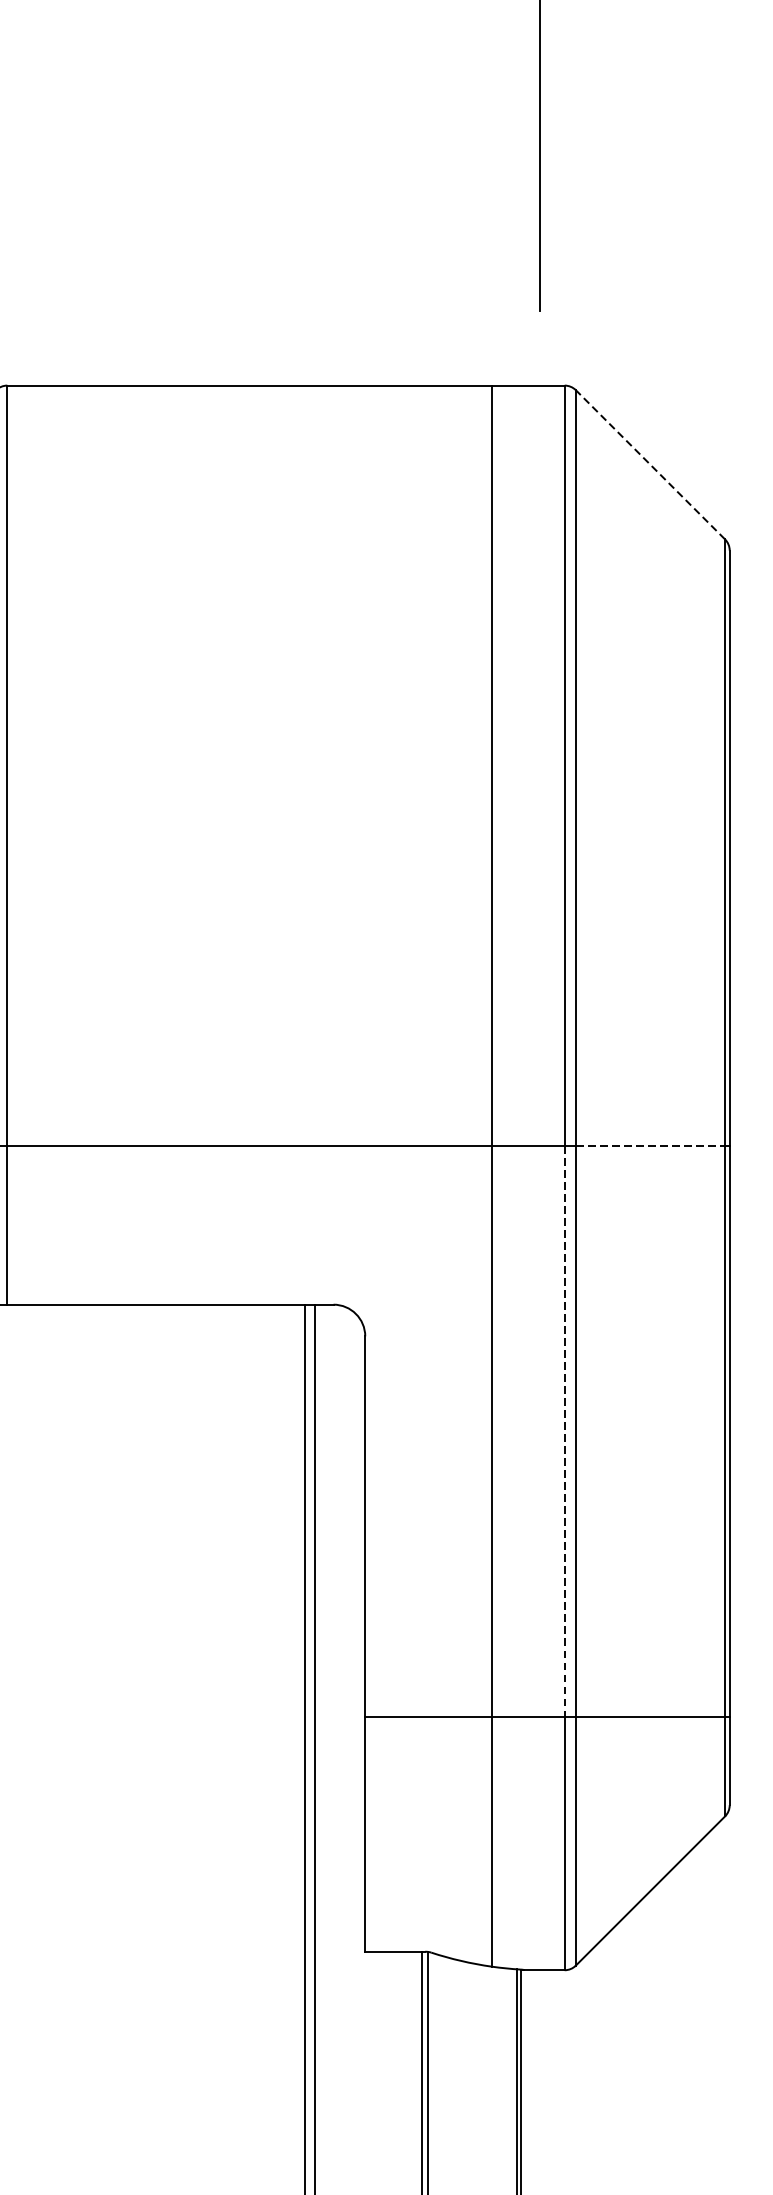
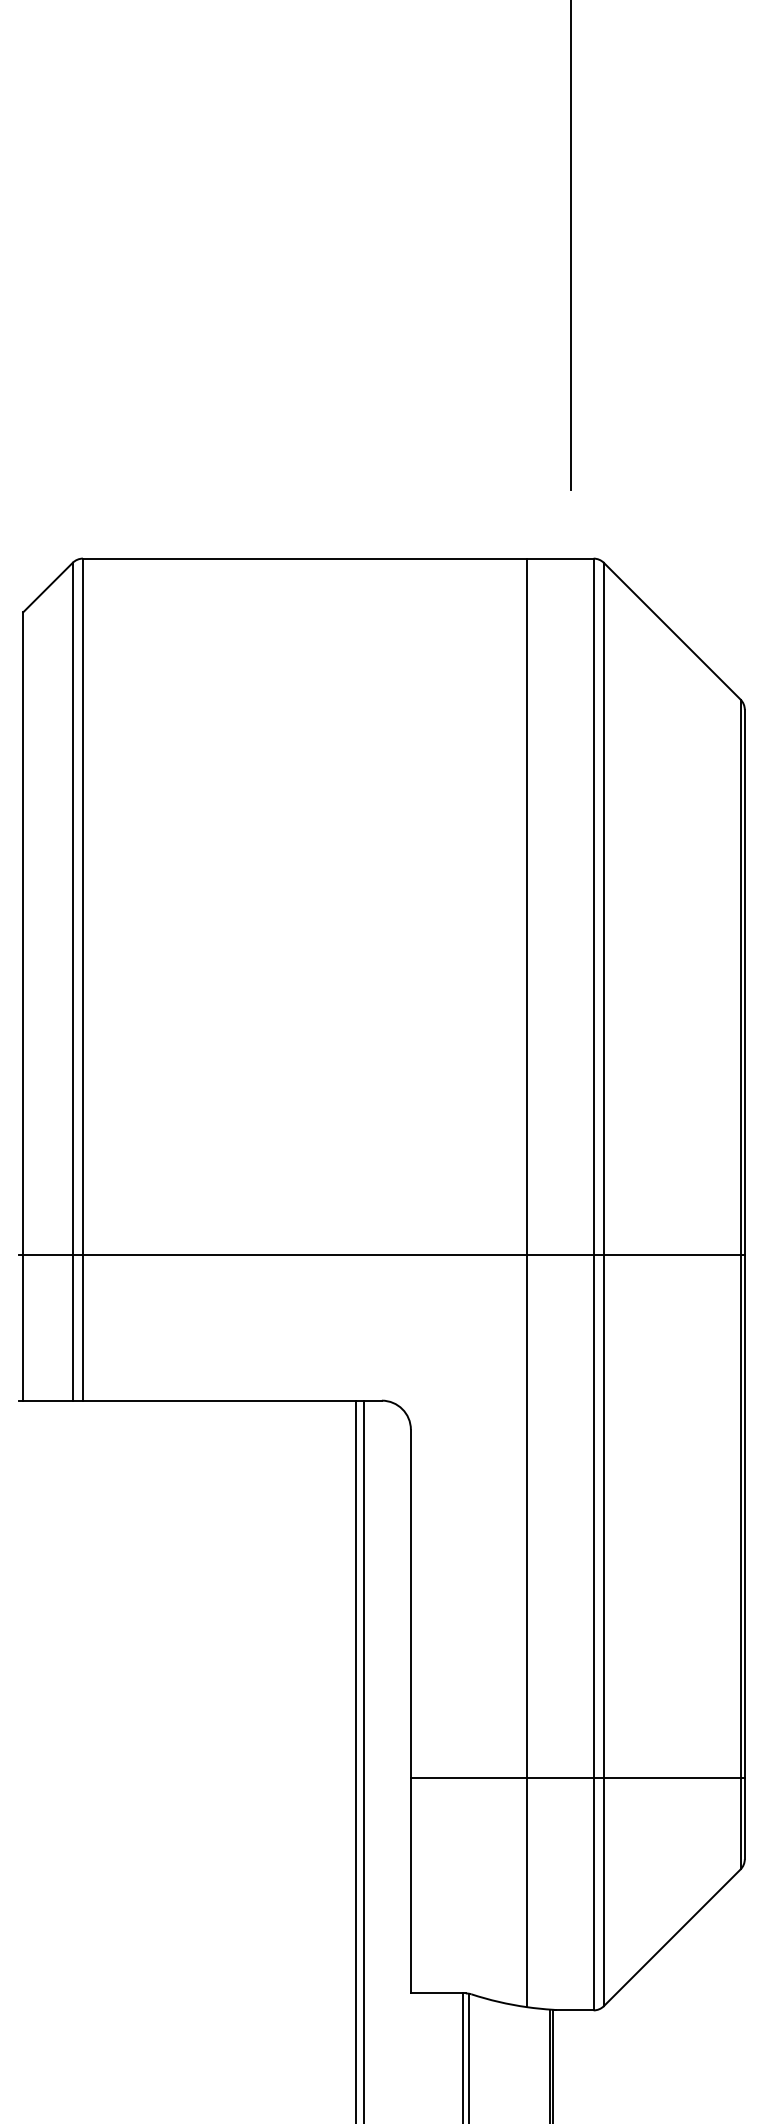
line: (650, 465) -> (672, 631), dashed -> solid
line: (650, 1146) -> (672, 1255), dashed -> solid
line: (564, 1432) -> (593, 1517), dashed -> solid

